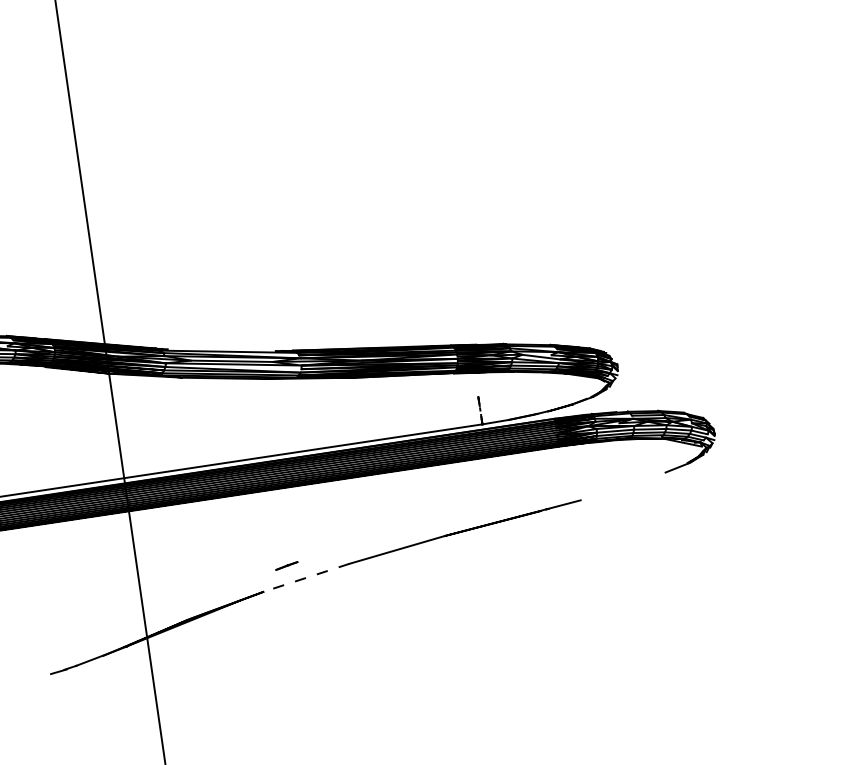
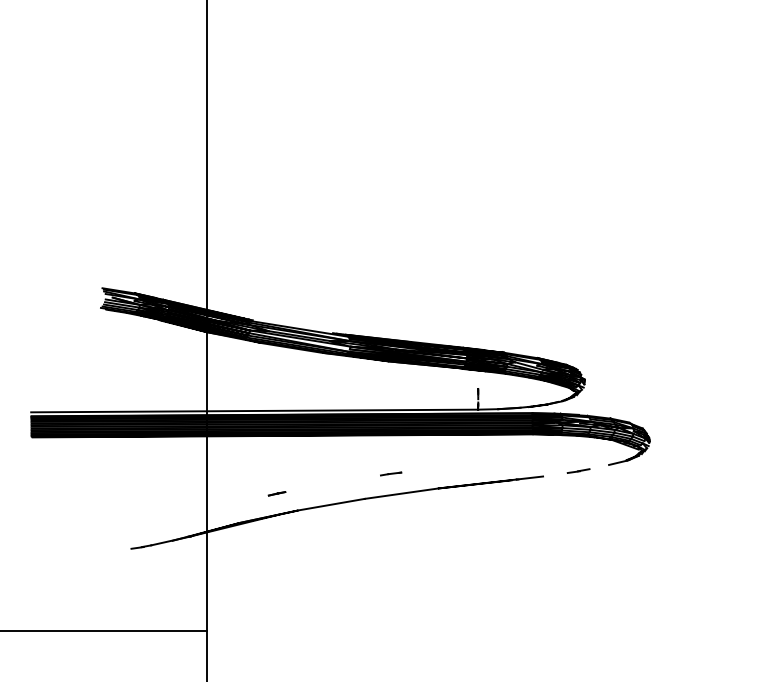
line: (626, 485) -> (578, 470), added
line: (379, 525) -> (391, 473), added
line: (286, 565) -> (276, 493), moved
line: (306, 577) -> (331, 504), dashed -> solid

